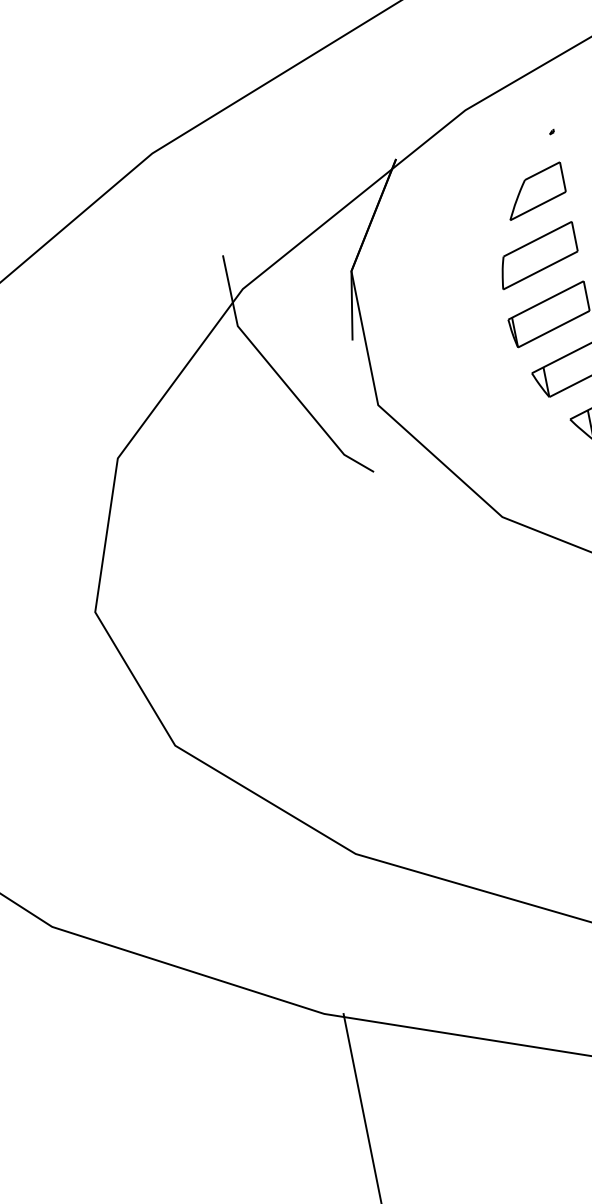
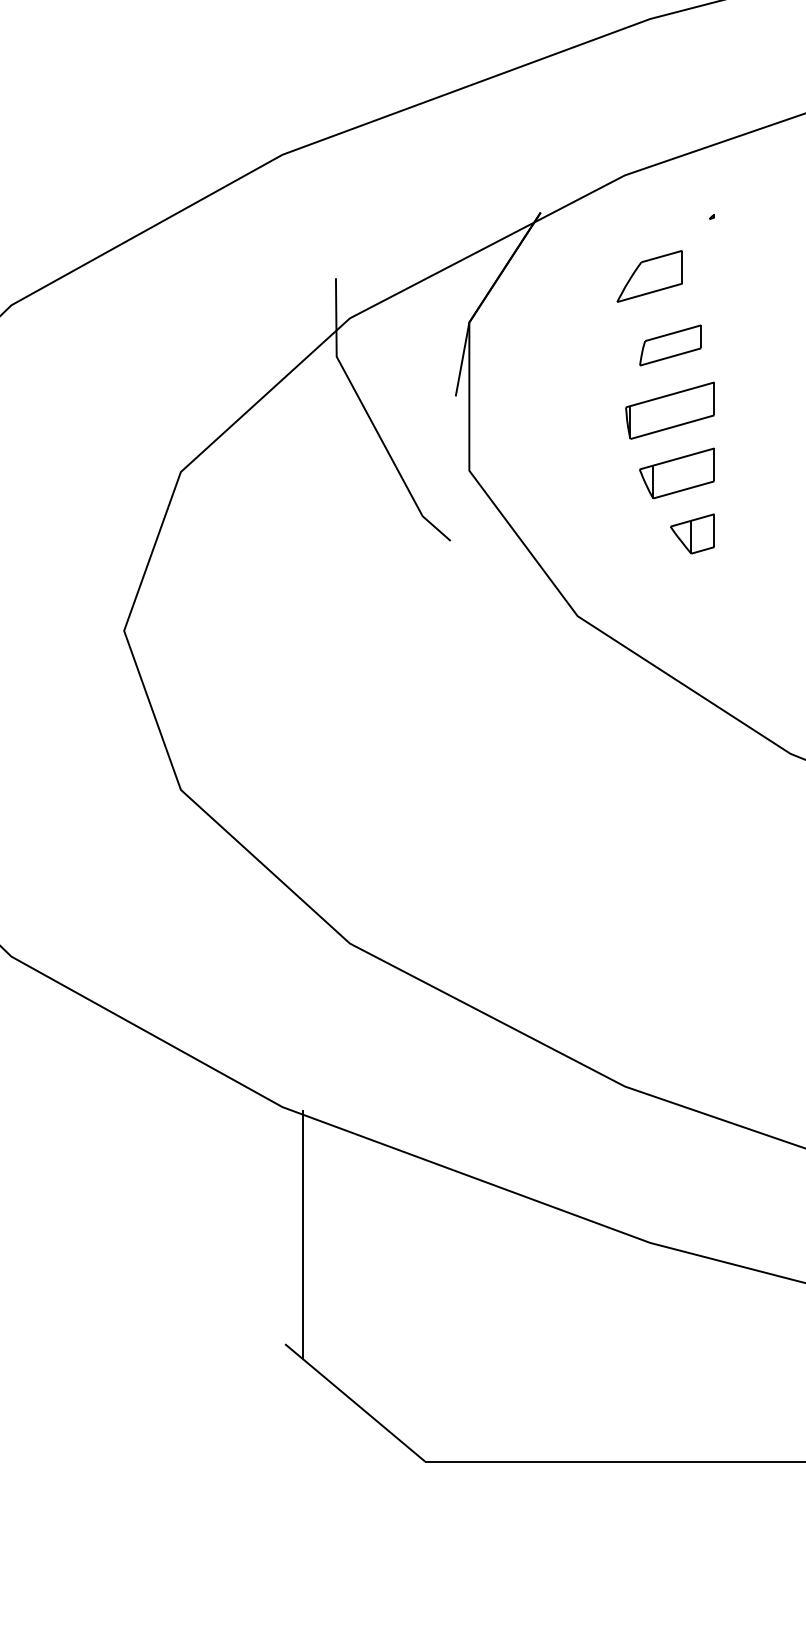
part: (534, 191) -> (649, 276), moved
part: (537, 255) -> (670, 345), size x0.7

